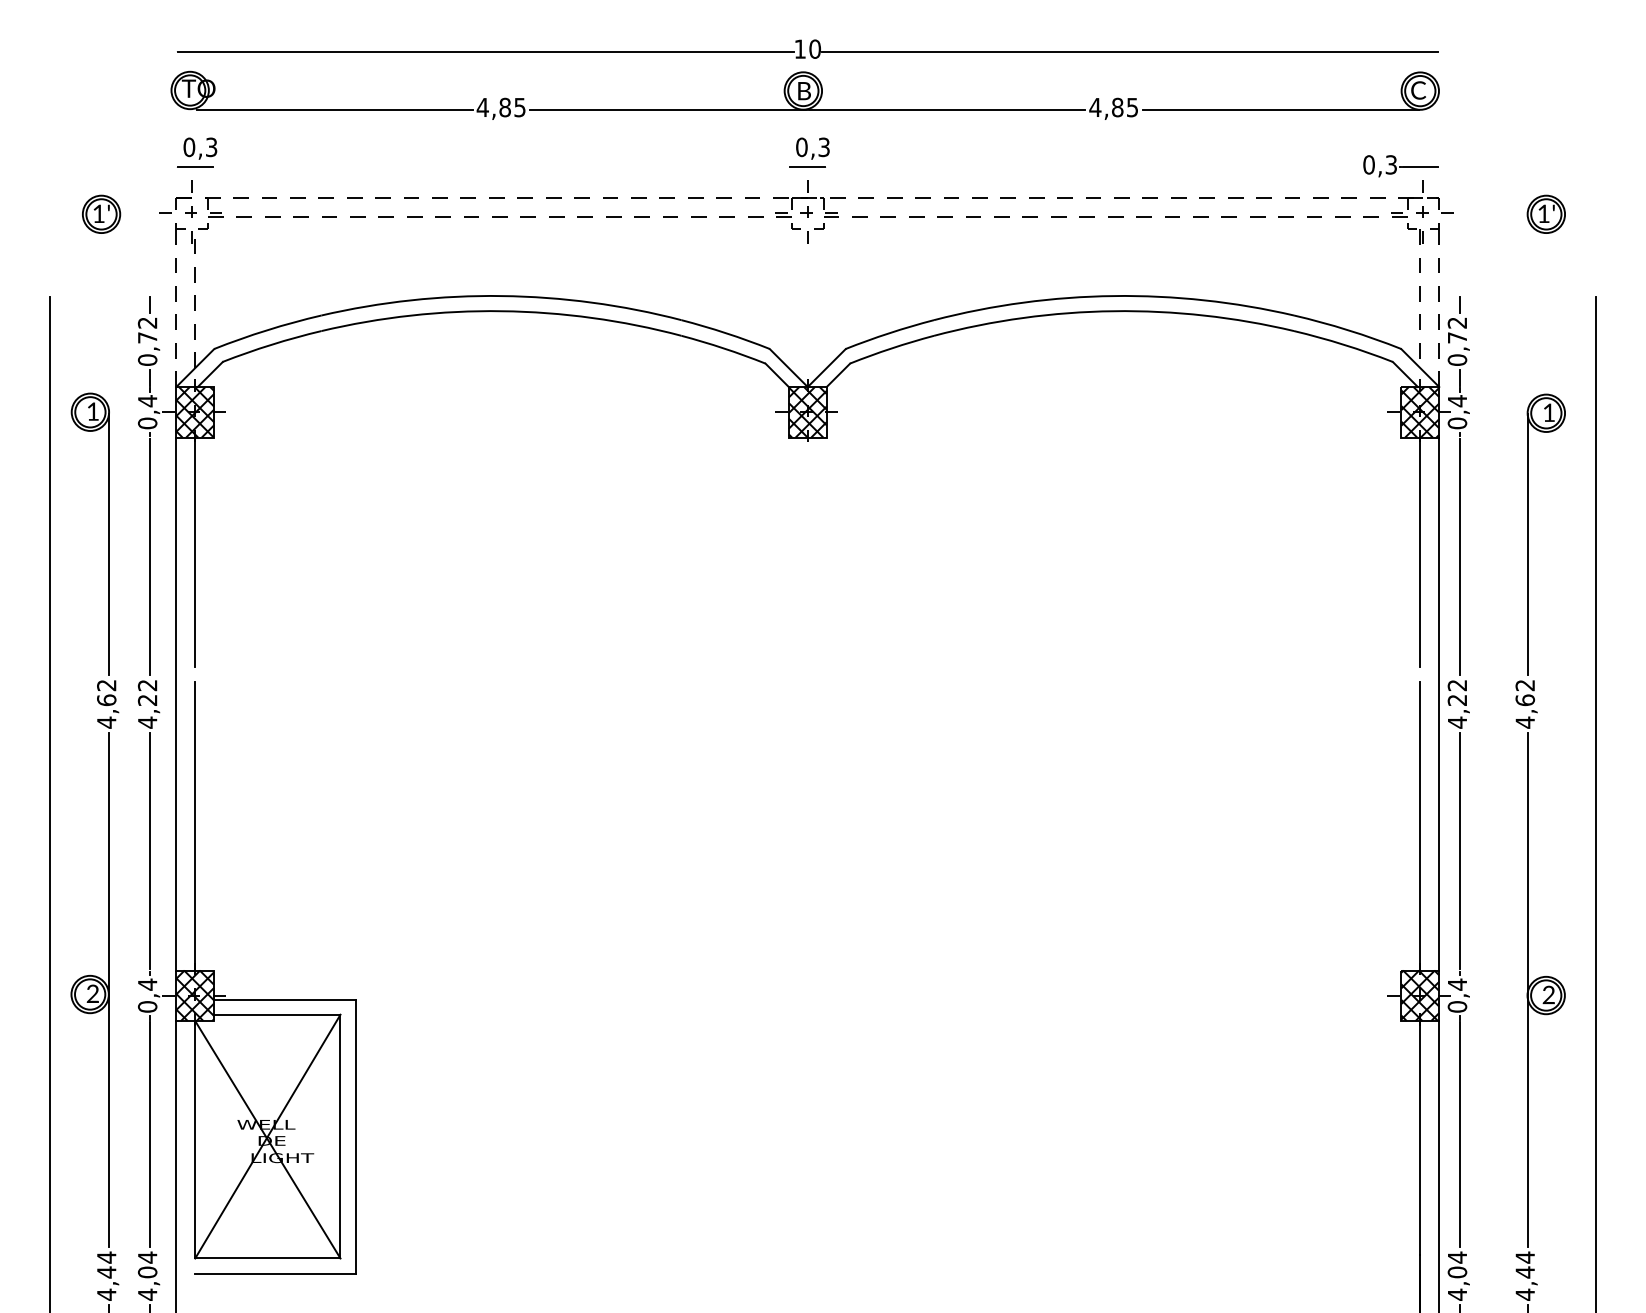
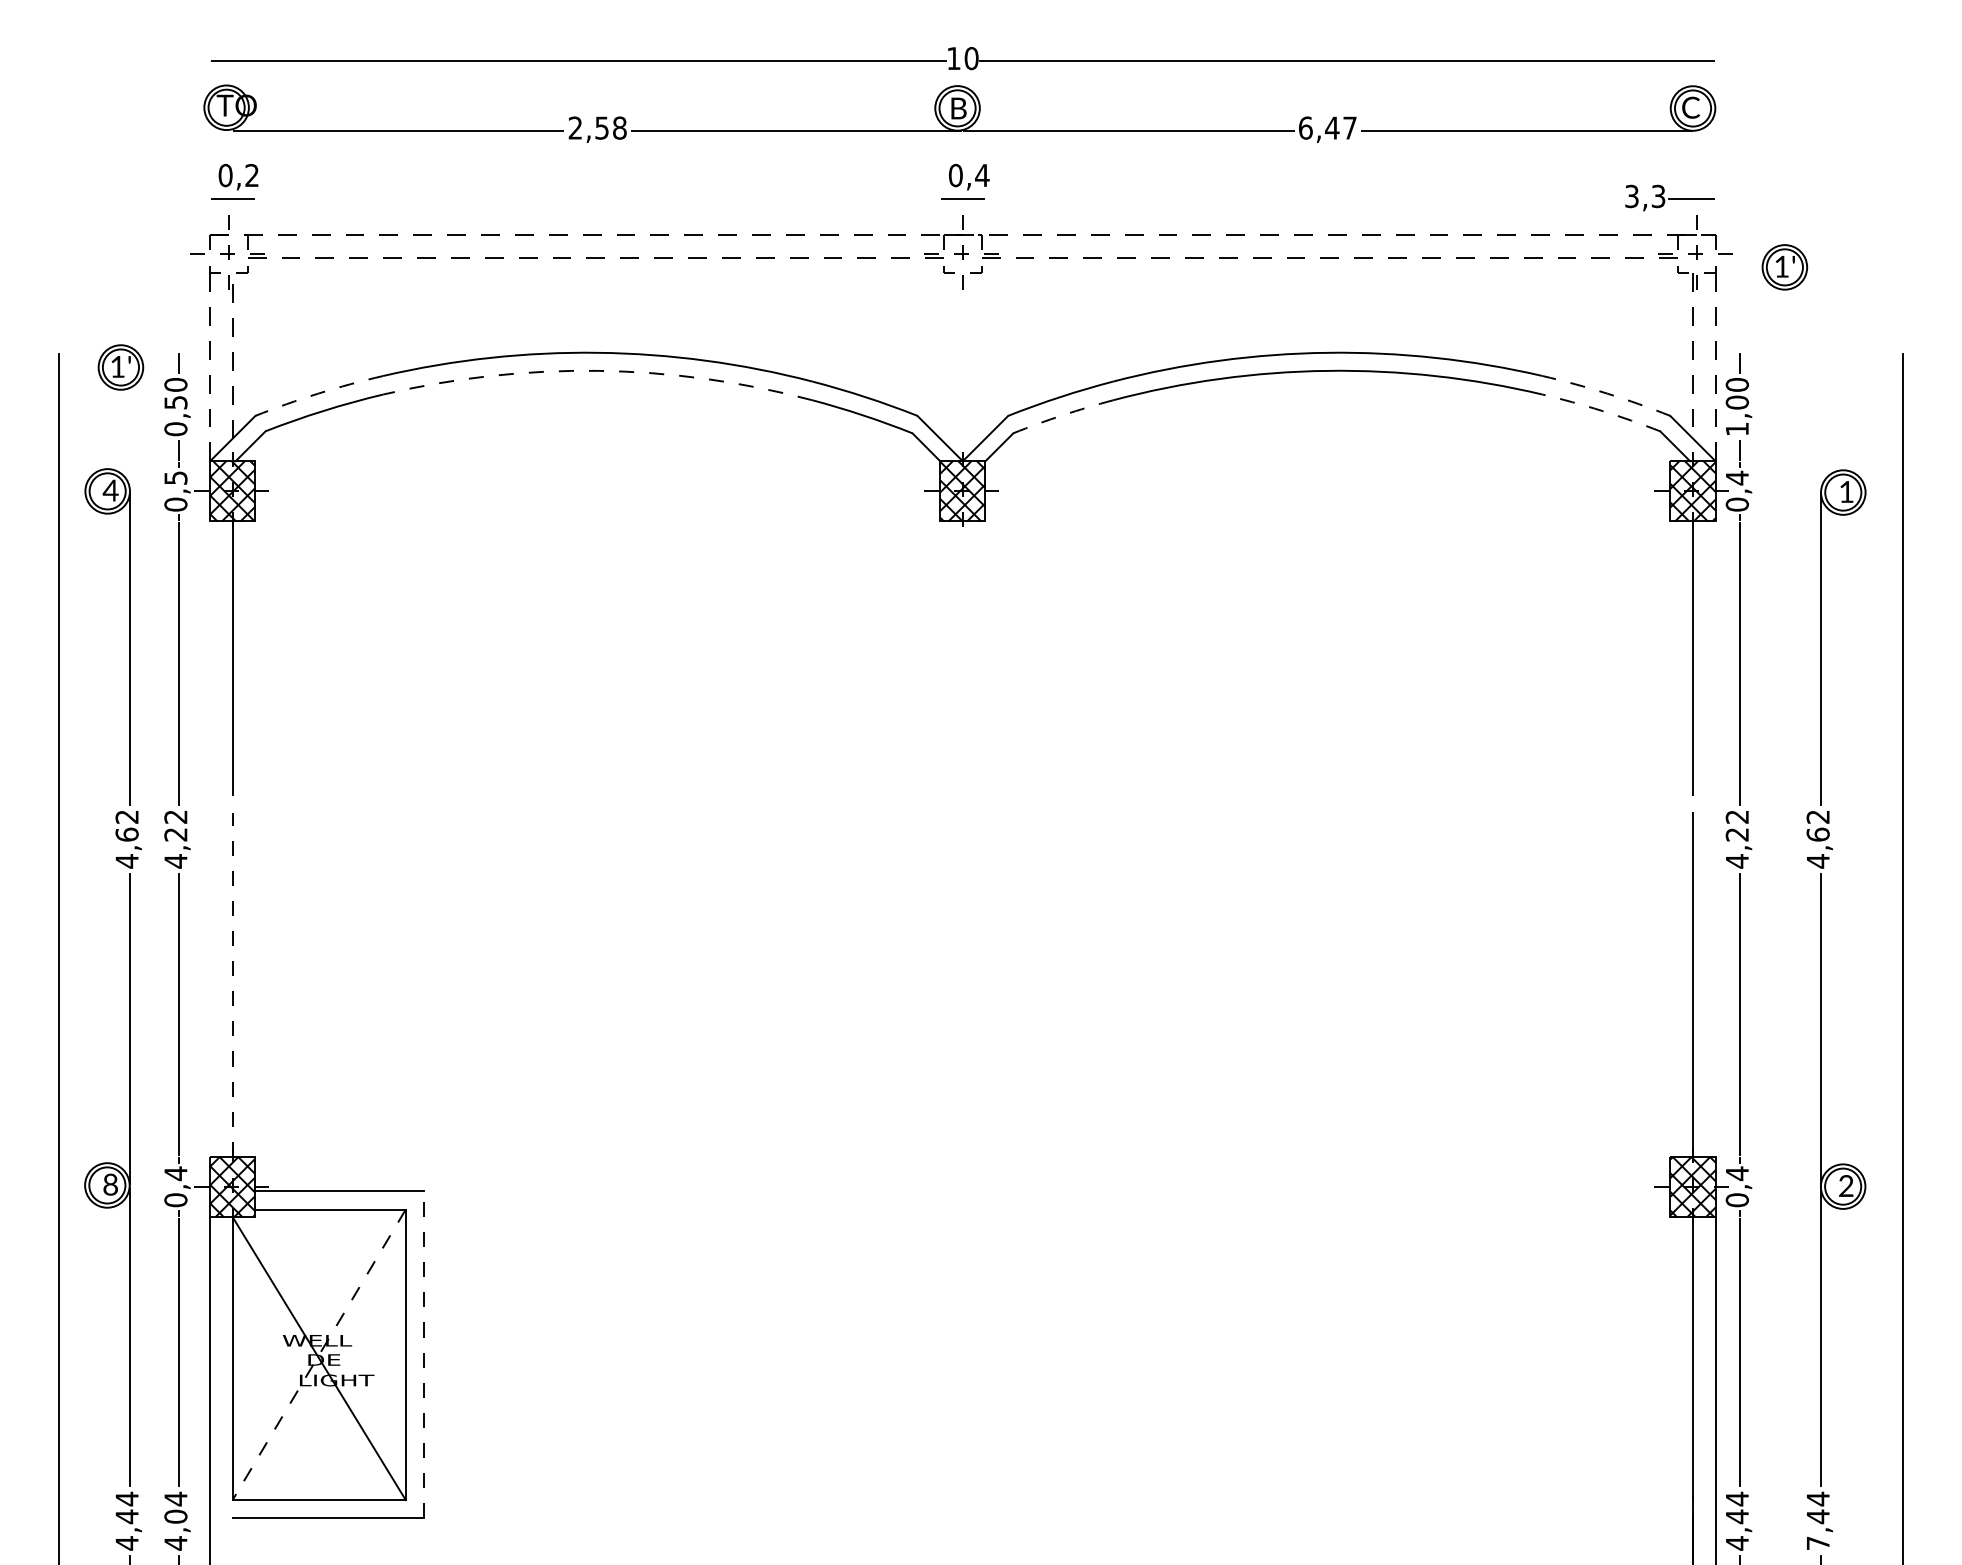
text: (500, 107) -> (596, 128), 4,85 -> 2,58
text: (1113, 107) -> (1327, 128), 4,85 -> 6,47
text: (211, 147) -> (252, 175), 0,3 -> 0,2
text: (824, 147) -> (982, 175), 0,3 -> 0,4
text: (1368, 164) -> (1631, 195), 0,3 -> 3,3
part: (101, 213) -> (120, 366), moved
part: (1545, 213) -> (1783, 266), moved
arc: (501, 311) -> (597, 371), solid -> dashed
text: (147, 330) -> (175, 393), 0,72 -> 0,50
arc: (267, 330) -> (318, 393), solid -> dashed
arc: (1348, 330) -> (1607, 393), solid -> dashed
text: (1457, 341) -> (1737, 406), 0,72 -> 1,00
arc: (1343, 344) -> (1601, 410), solid -> dashed
arc: (891, 348) -> (1062, 415), solid -> dashed
text: (147, 401) -> (175, 478), 0,4 -> 0,5
text: (92, 411) -> (110, 490), 1 -> 4
line: (176, 703) -> (210, 838), removed
line: (1439, 703) -> (1715, 838), removed
line: (195, 825) -> (232, 983), solid -> dashed
text: (92, 994) -> (110, 1185), 2 -> 8
line: (267, 1136) -> (318, 1354), solid -> dashed
line: (355, 1136) -> (423, 1354), solid -> dashed
text: (1457, 1272) -> (1737, 1516), 4,04 -> 4,44
text: (1524, 1294) -> (1817, 1543), 4,44 -> 7,44

